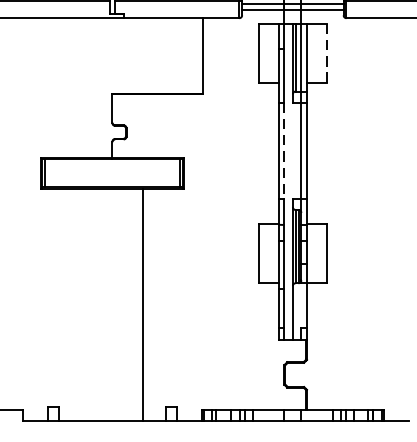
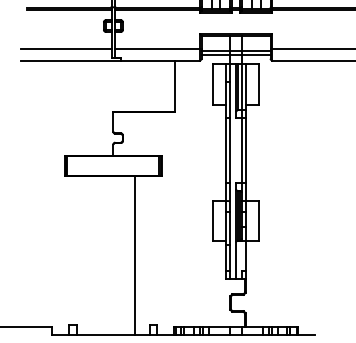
line: (327, 54) -> (259, 85), dashed -> solid
line: (284, 150) -> (230, 150), dashed -> solid

